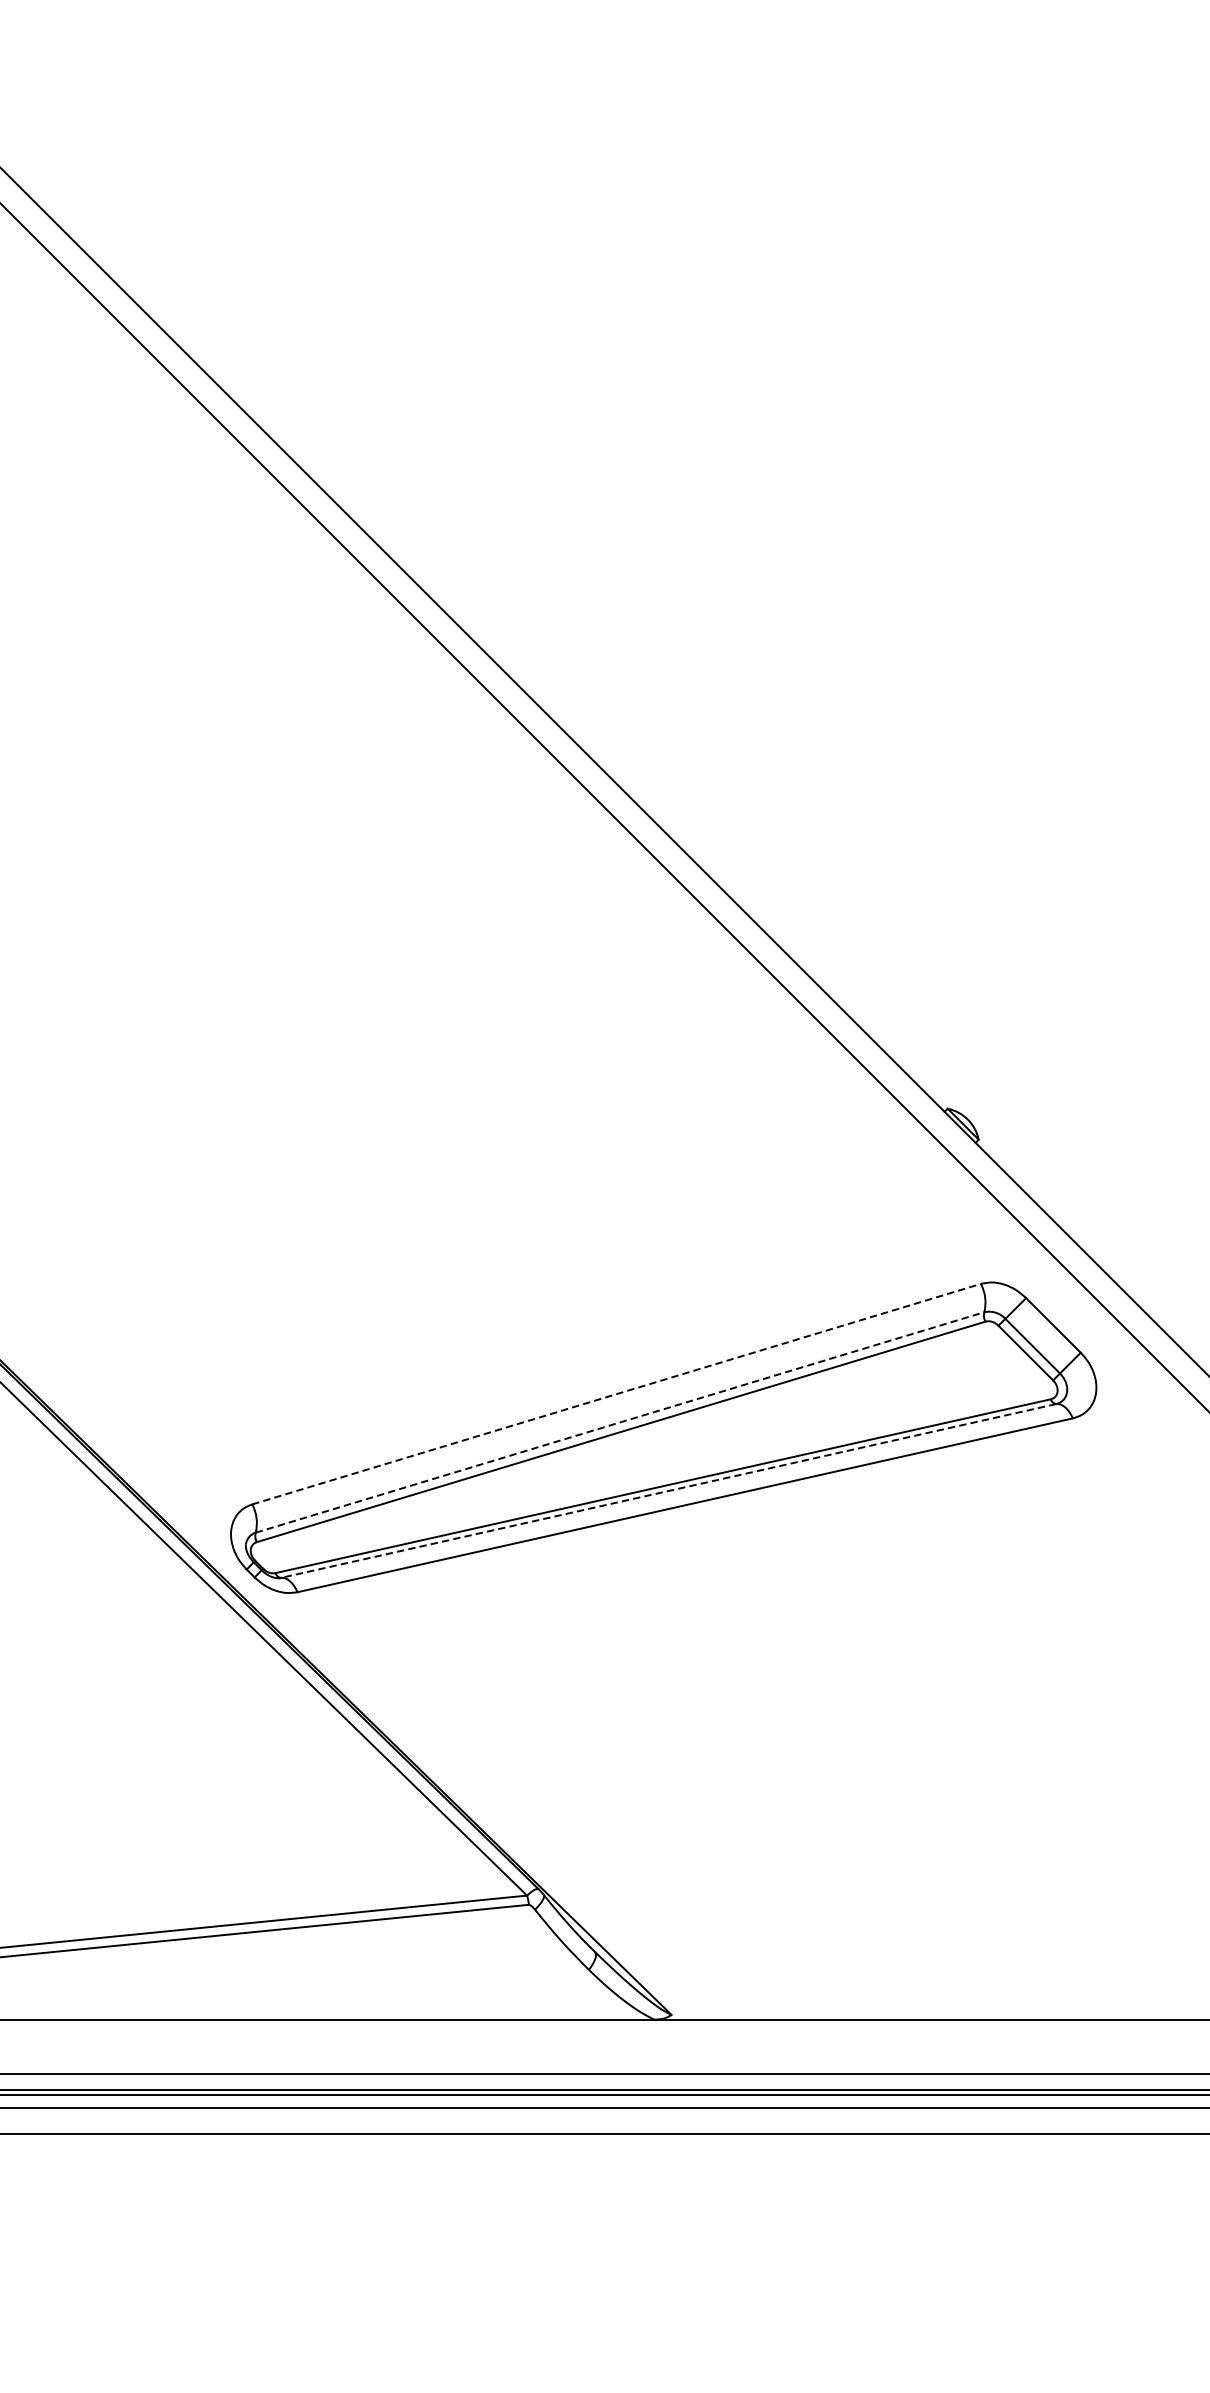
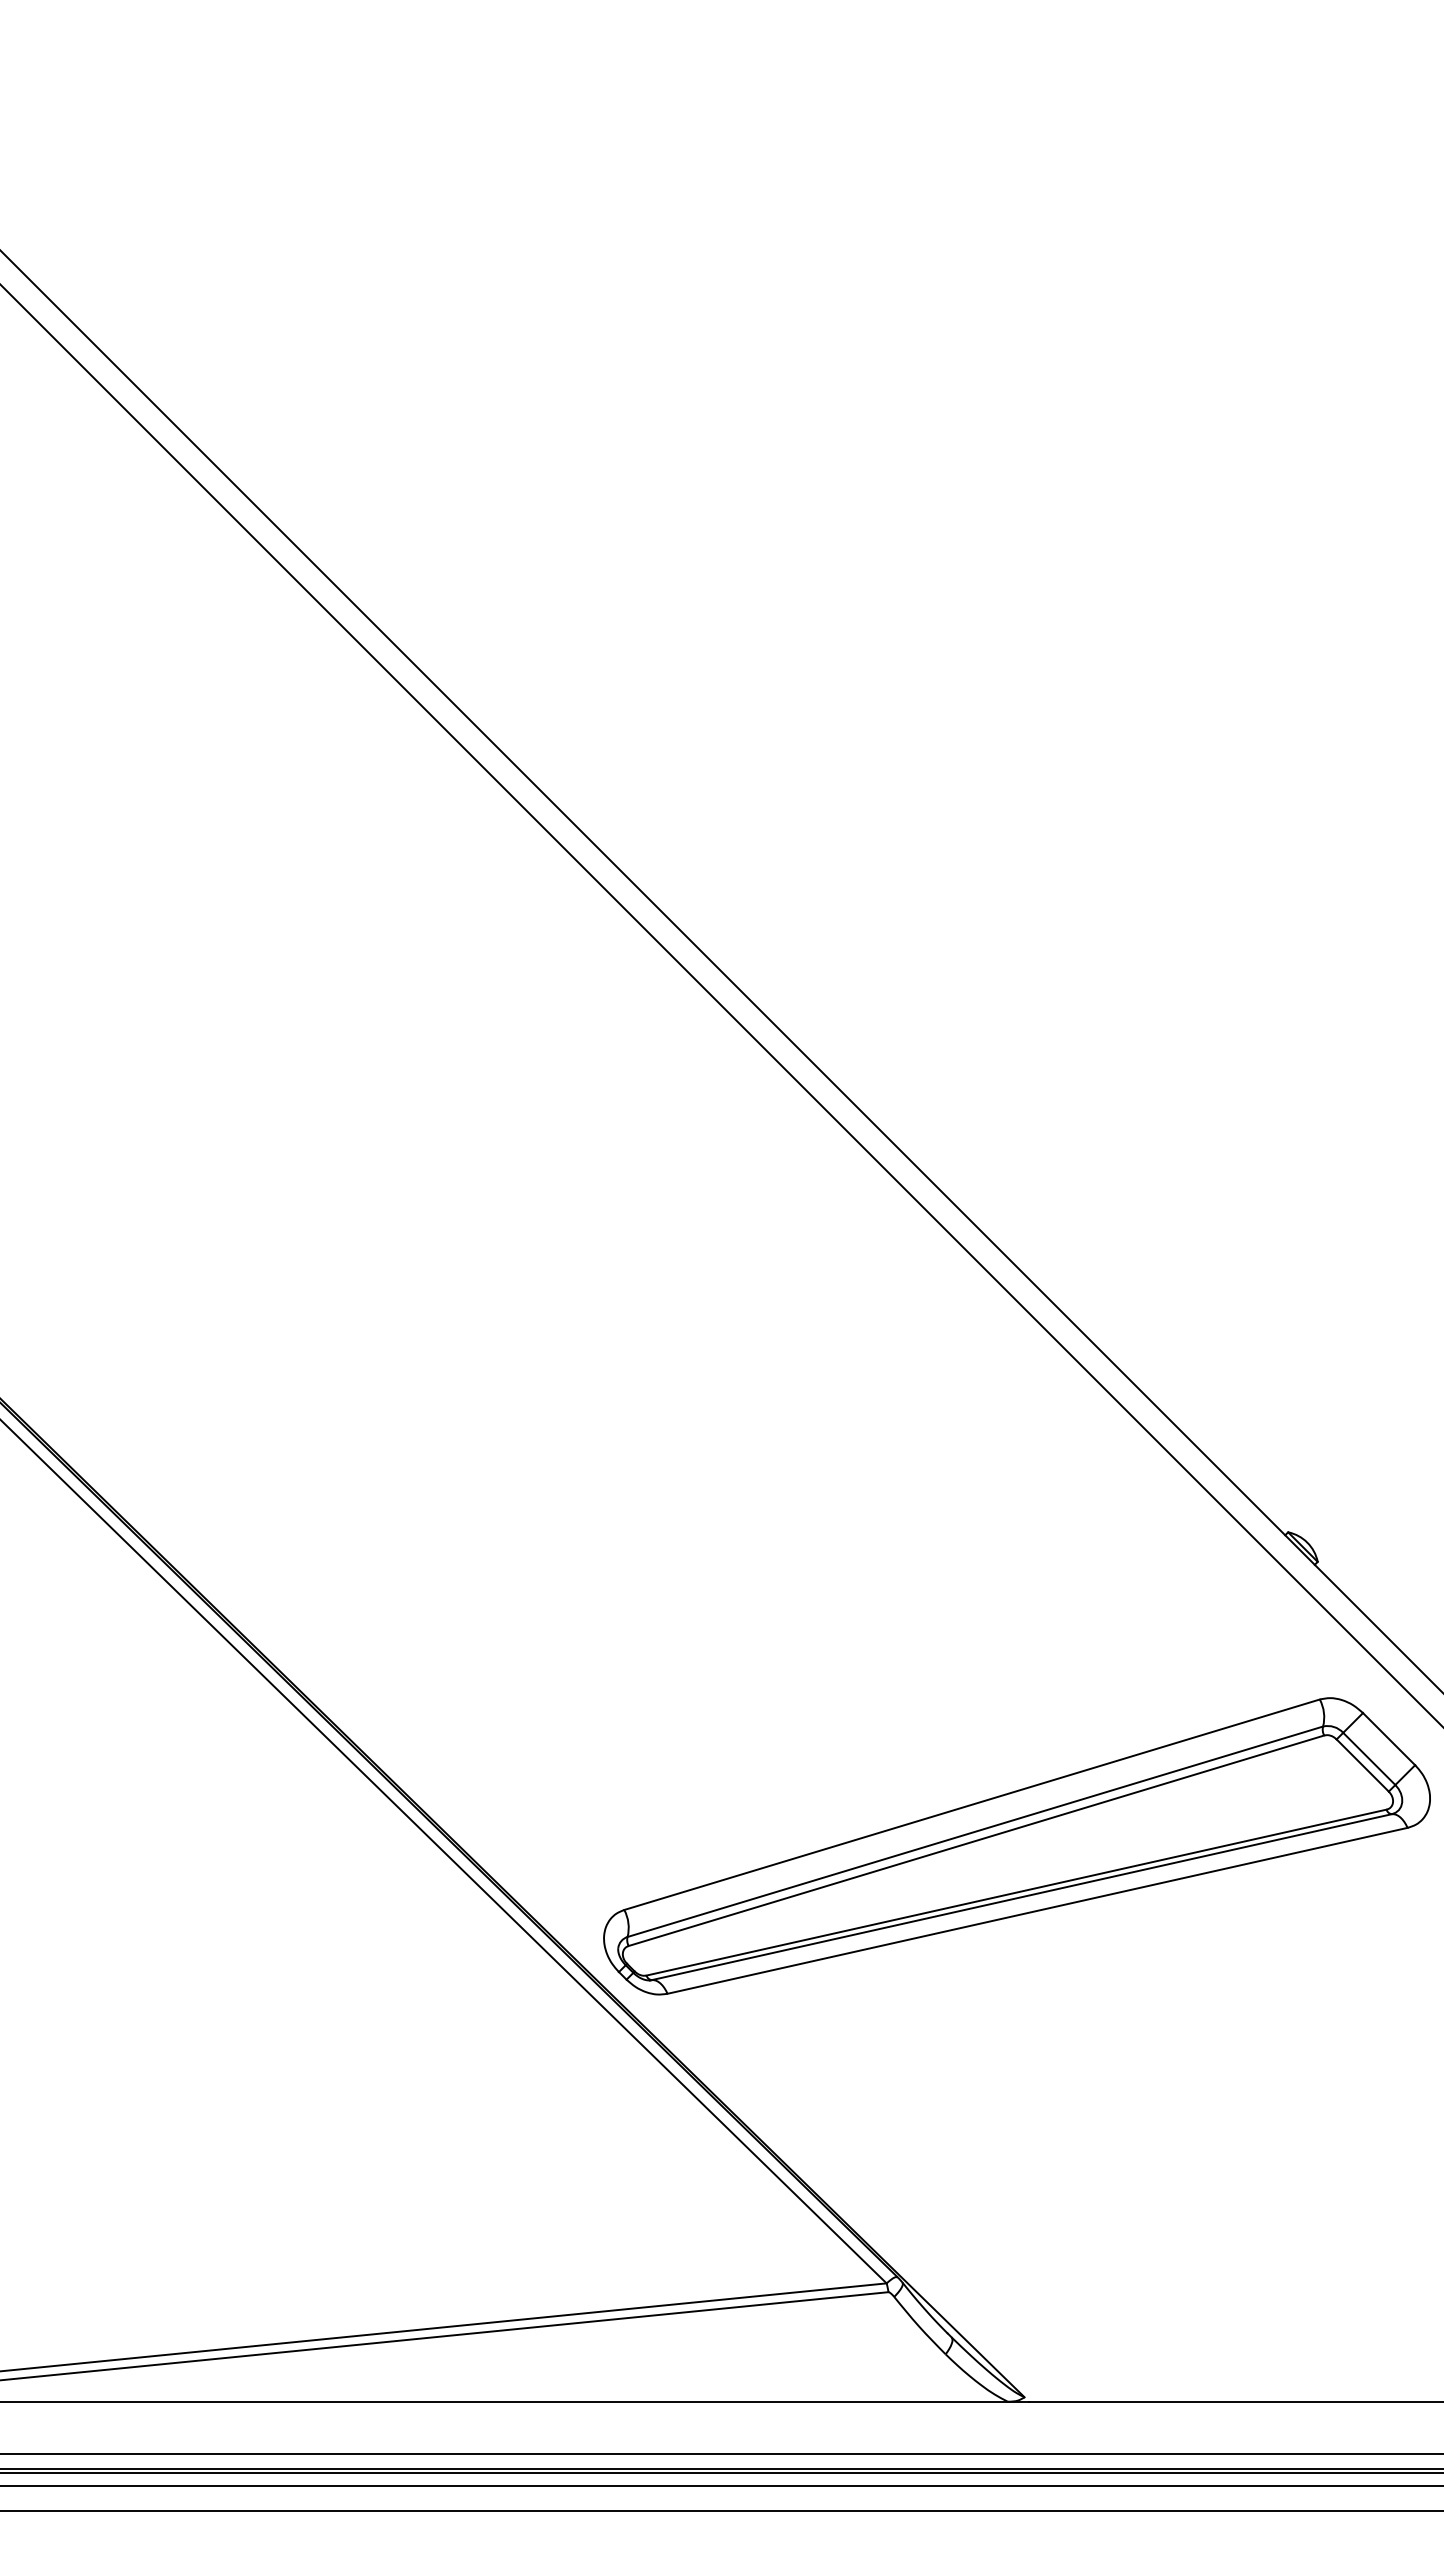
line: (617, 1393) -> (972, 1804), dashed -> solid
line: (620, 1422) -> (975, 1831), dashed -> solid
line: (668, 1491) -> (1021, 1897), dashed -> solid

